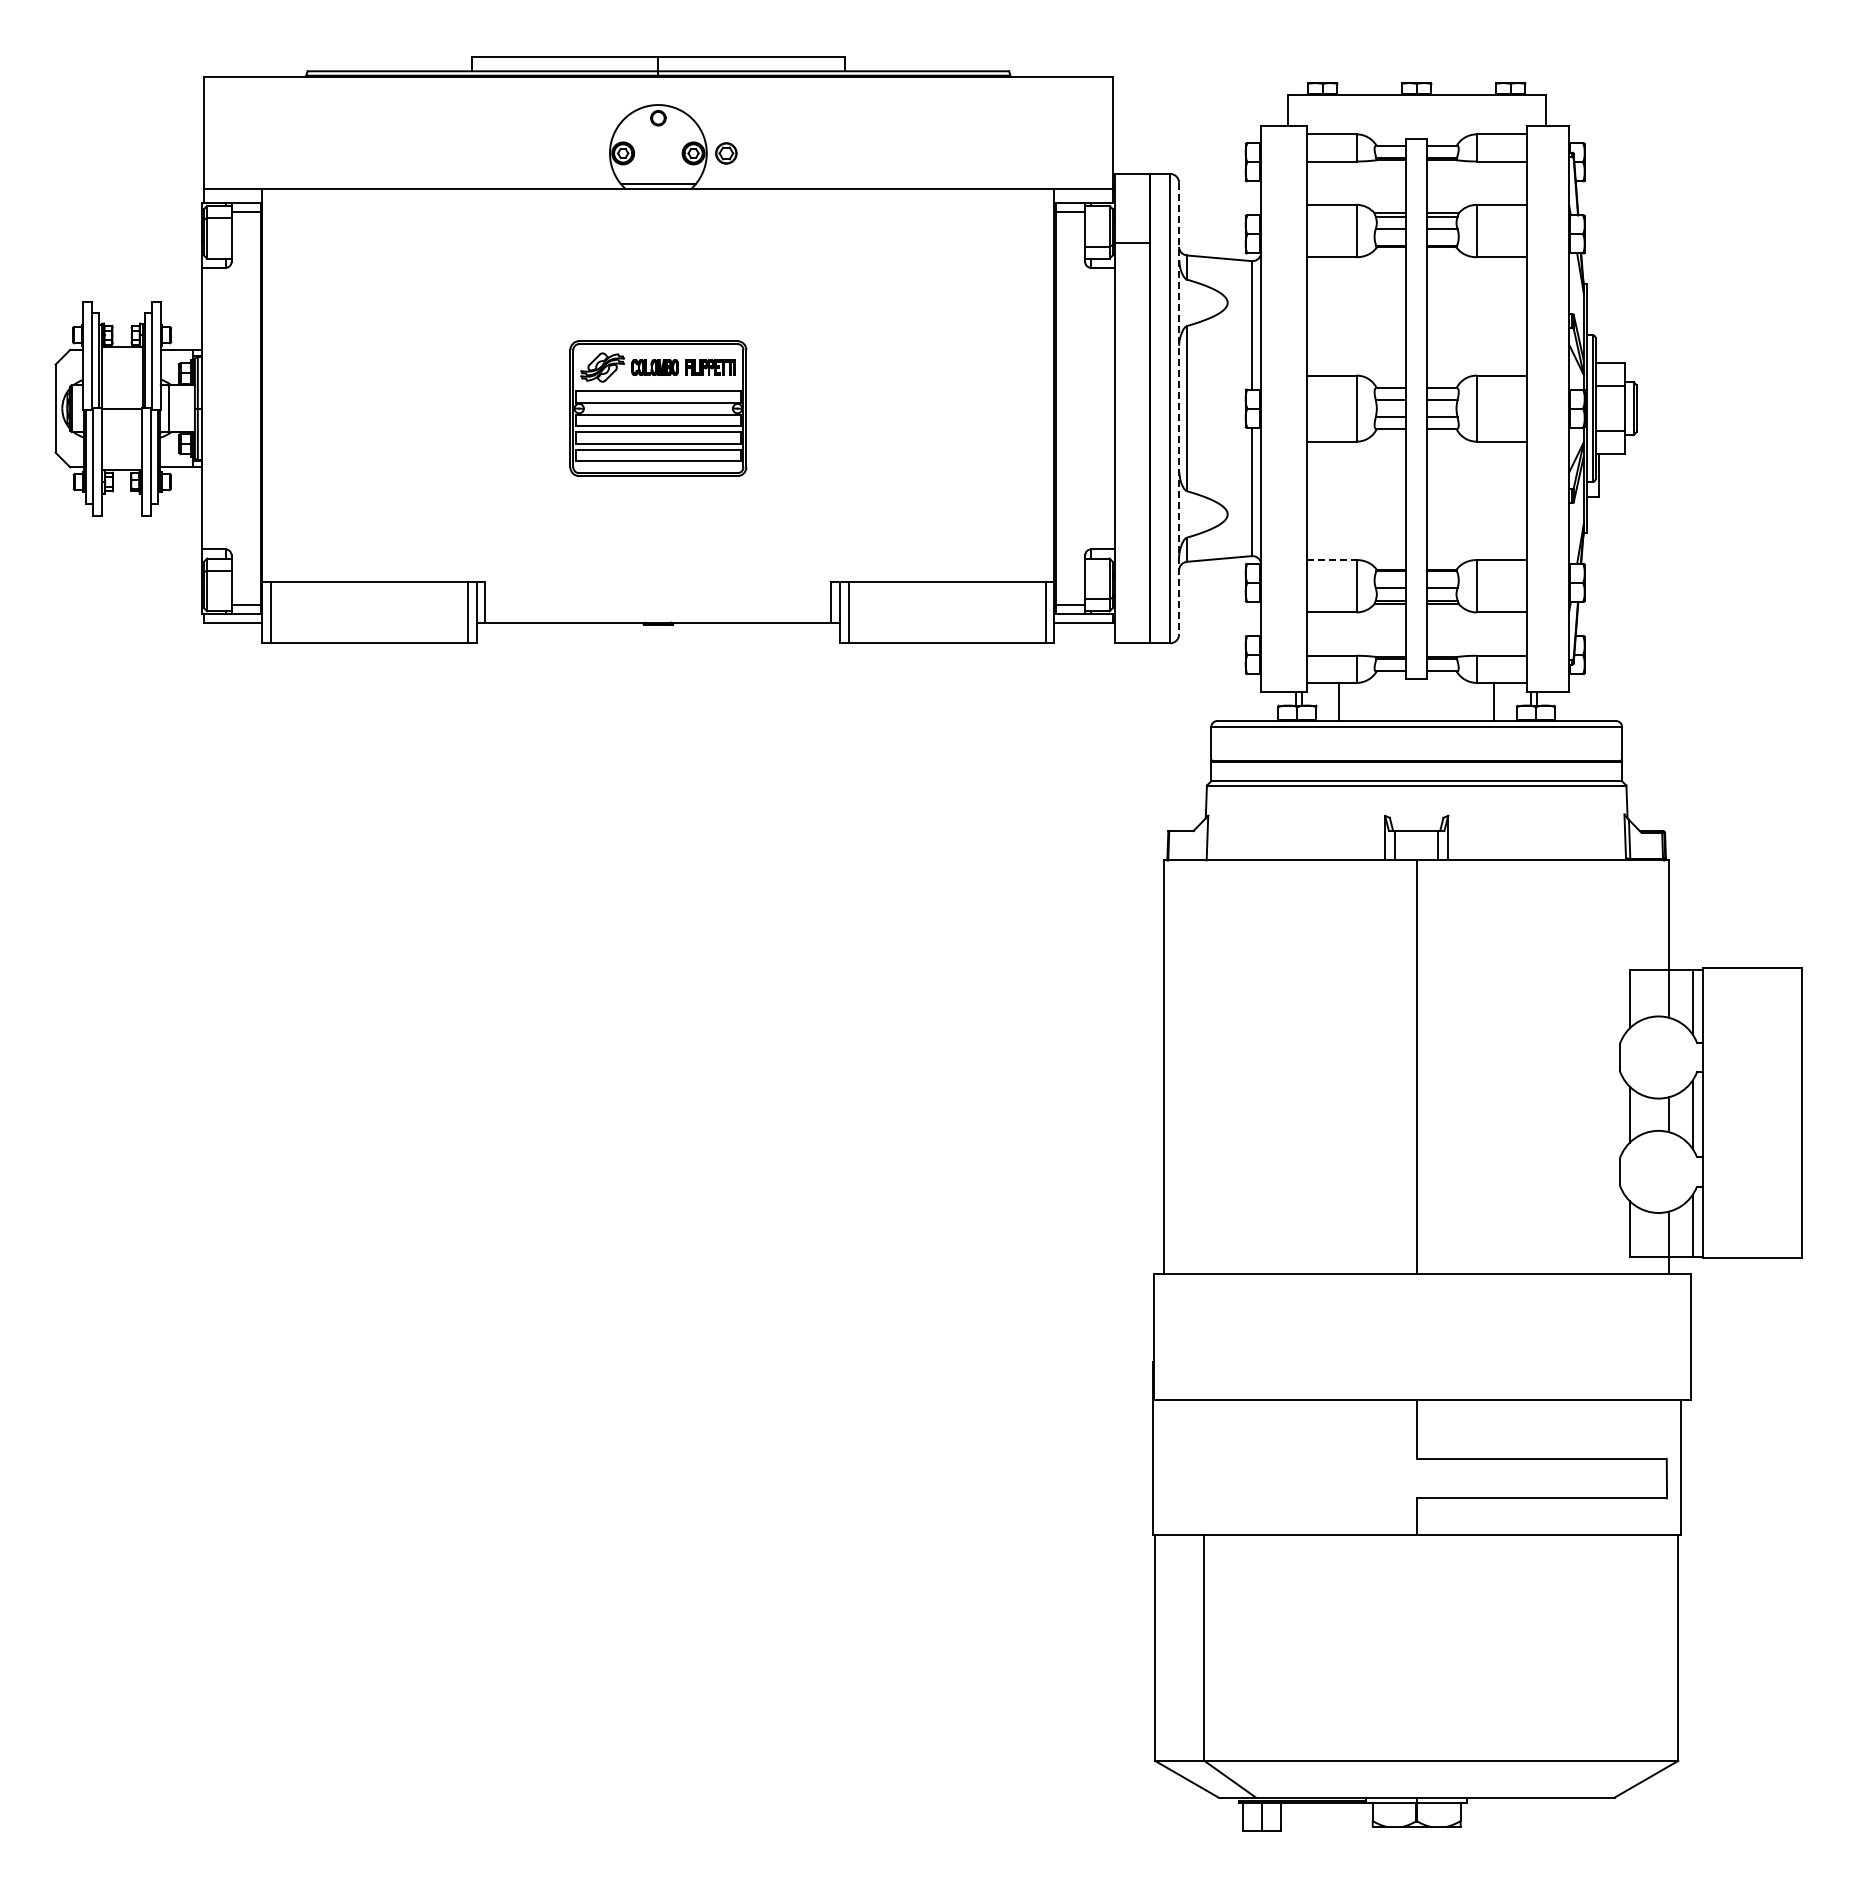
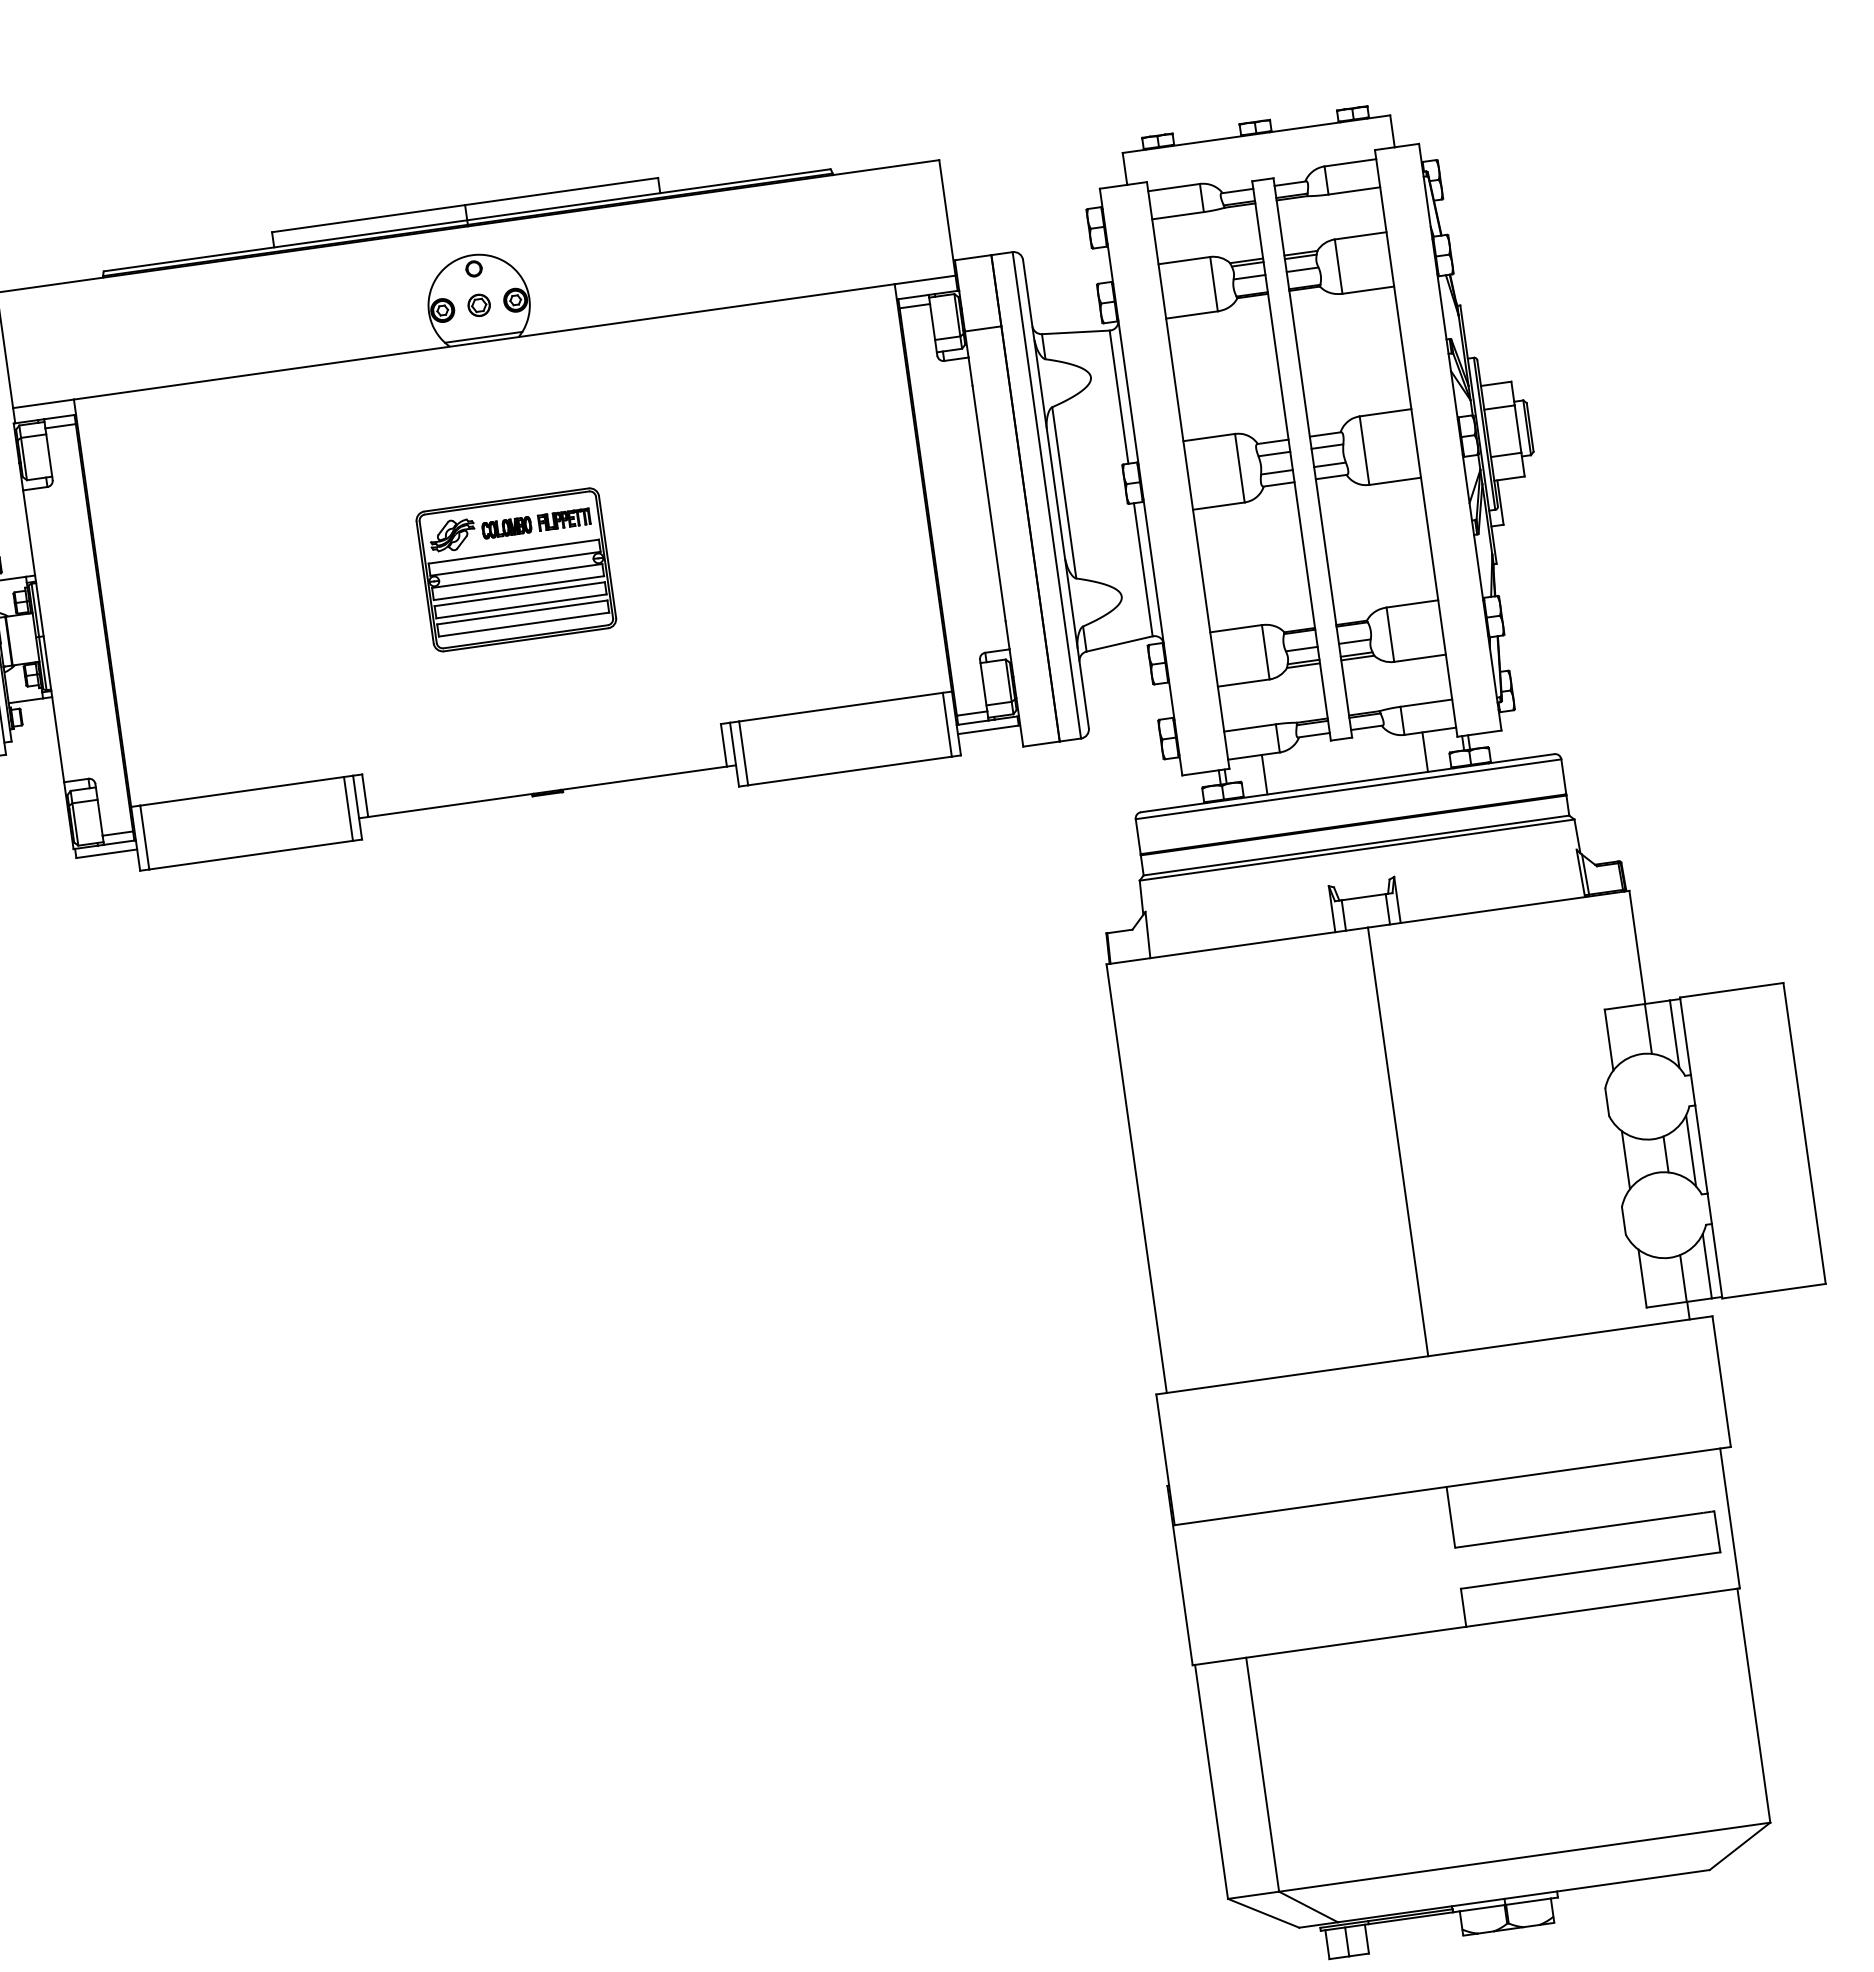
part: (726, 153) -> (479, 305), moved
line: (1179, 408) -> (1056, 493), dashed -> solid
line: (1331, 560) -> (1236, 629), dashed -> solid

